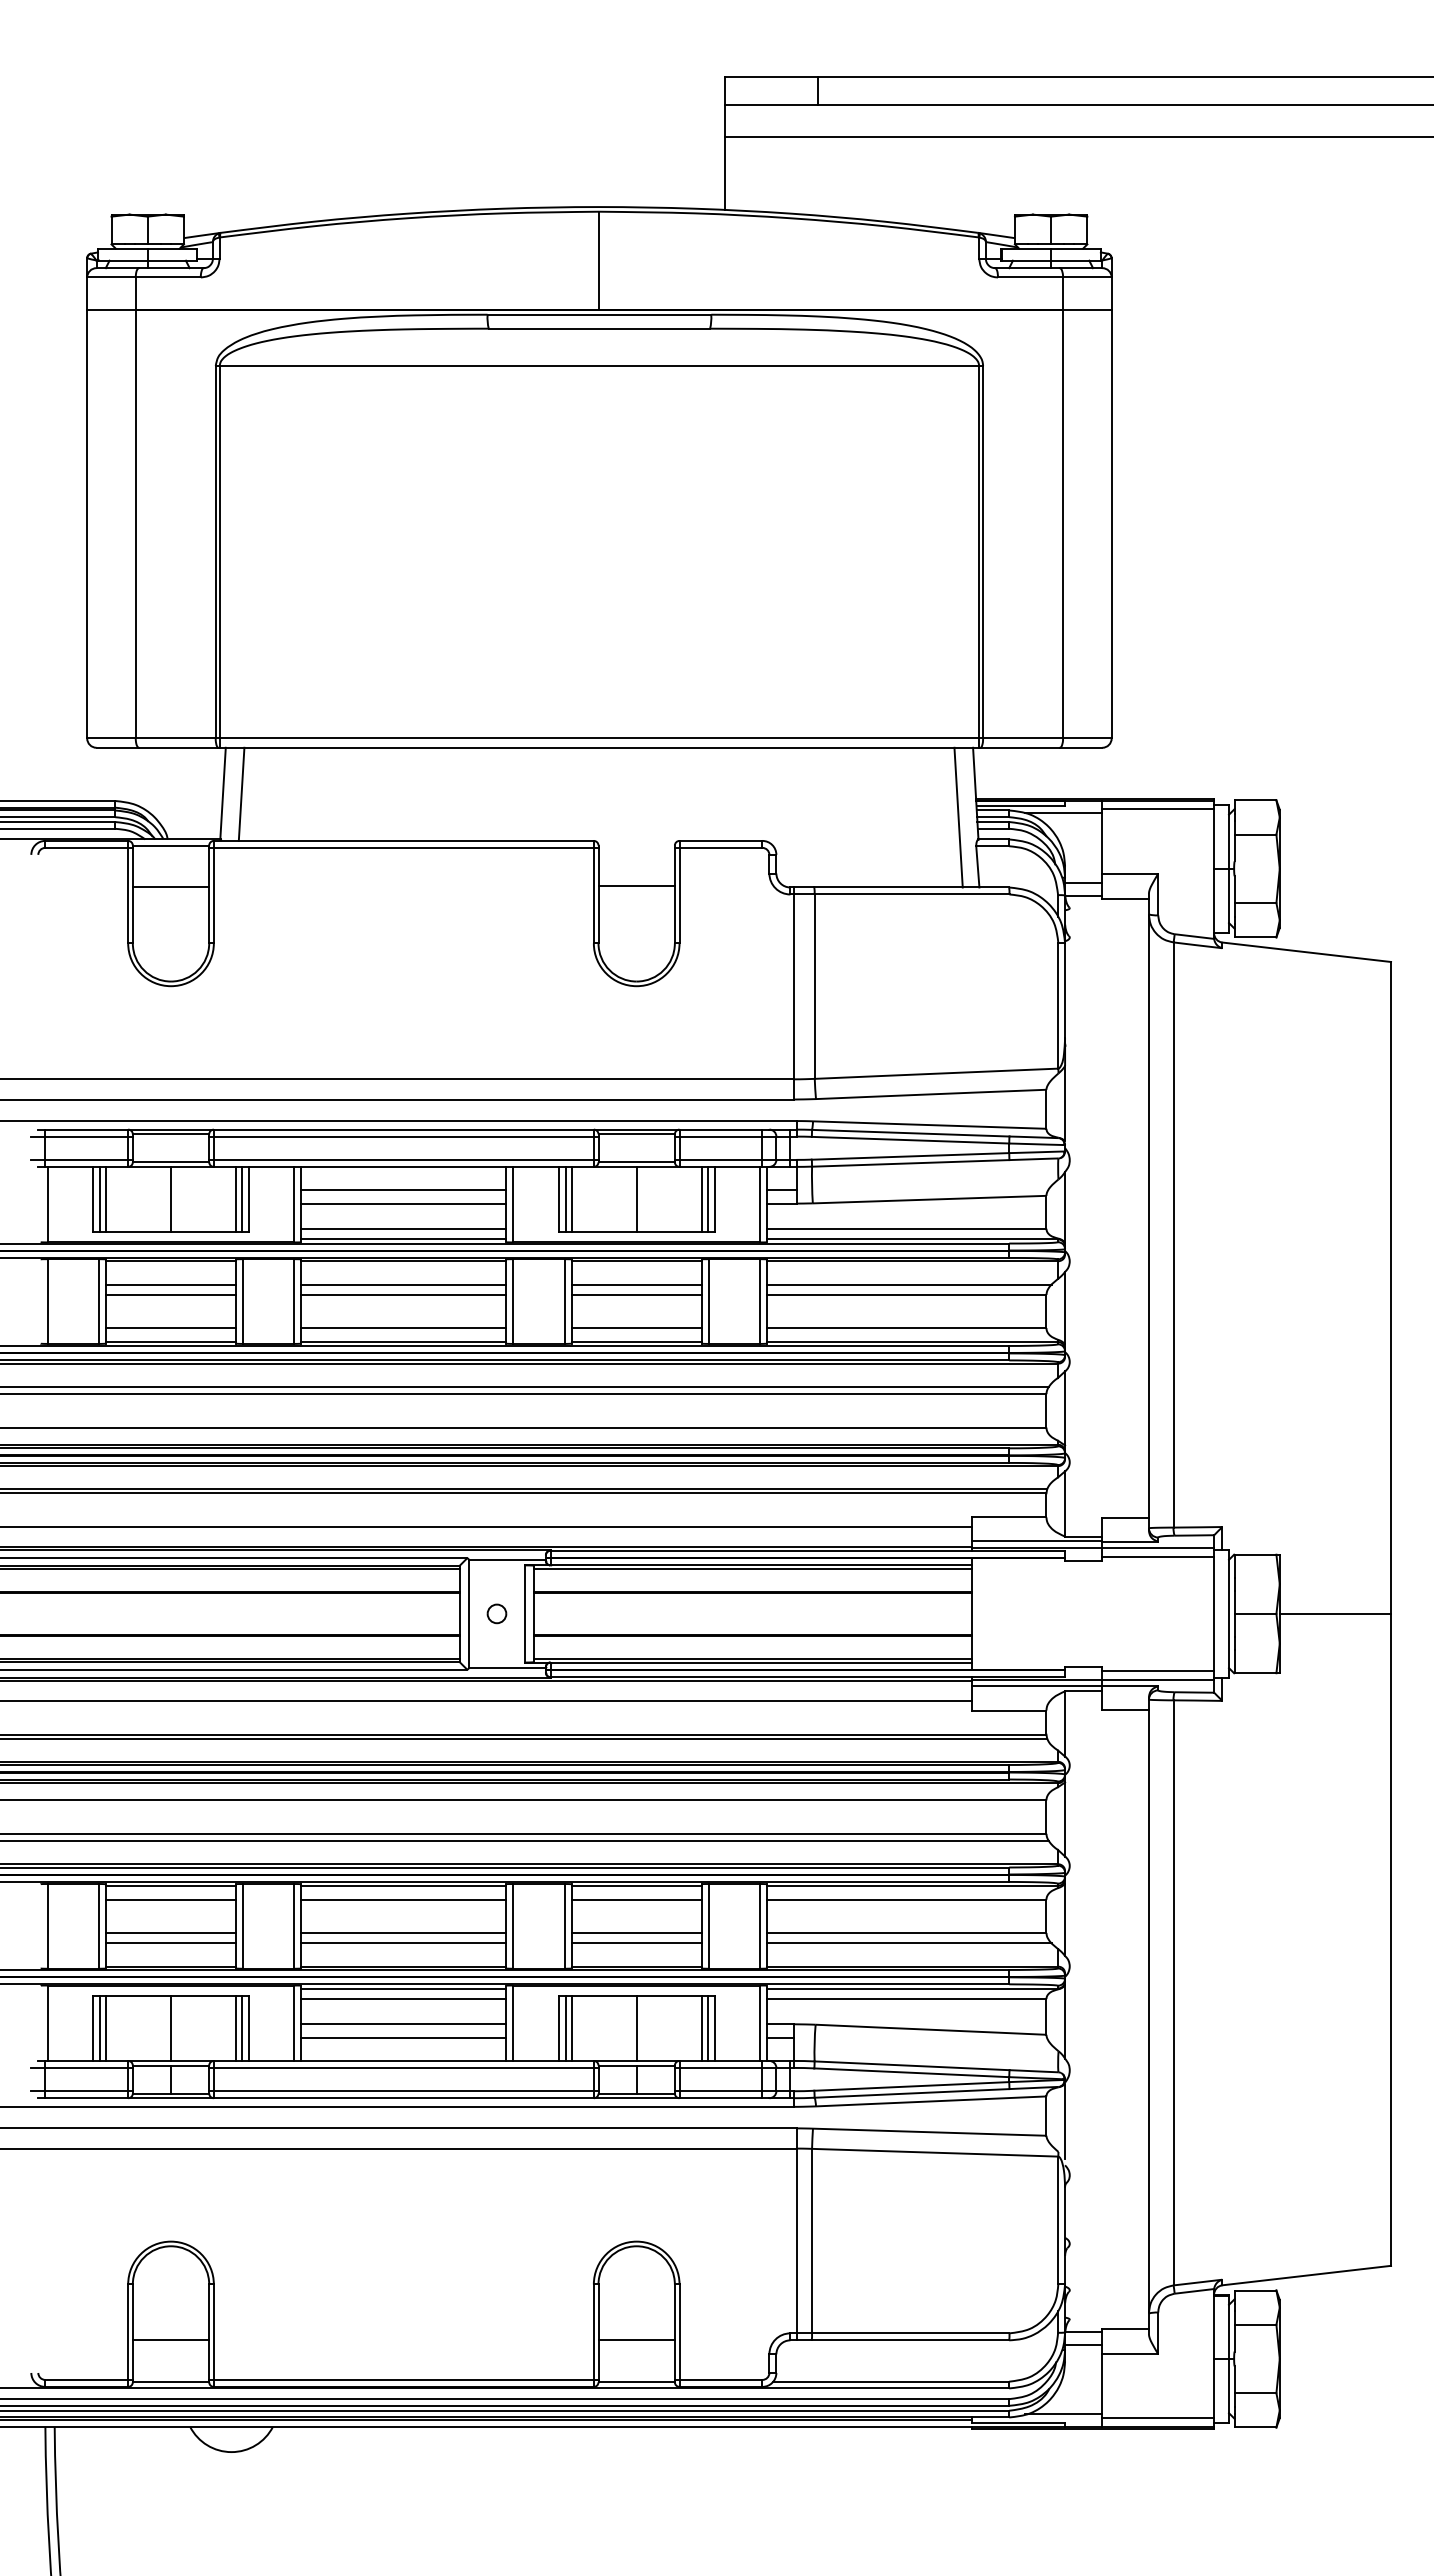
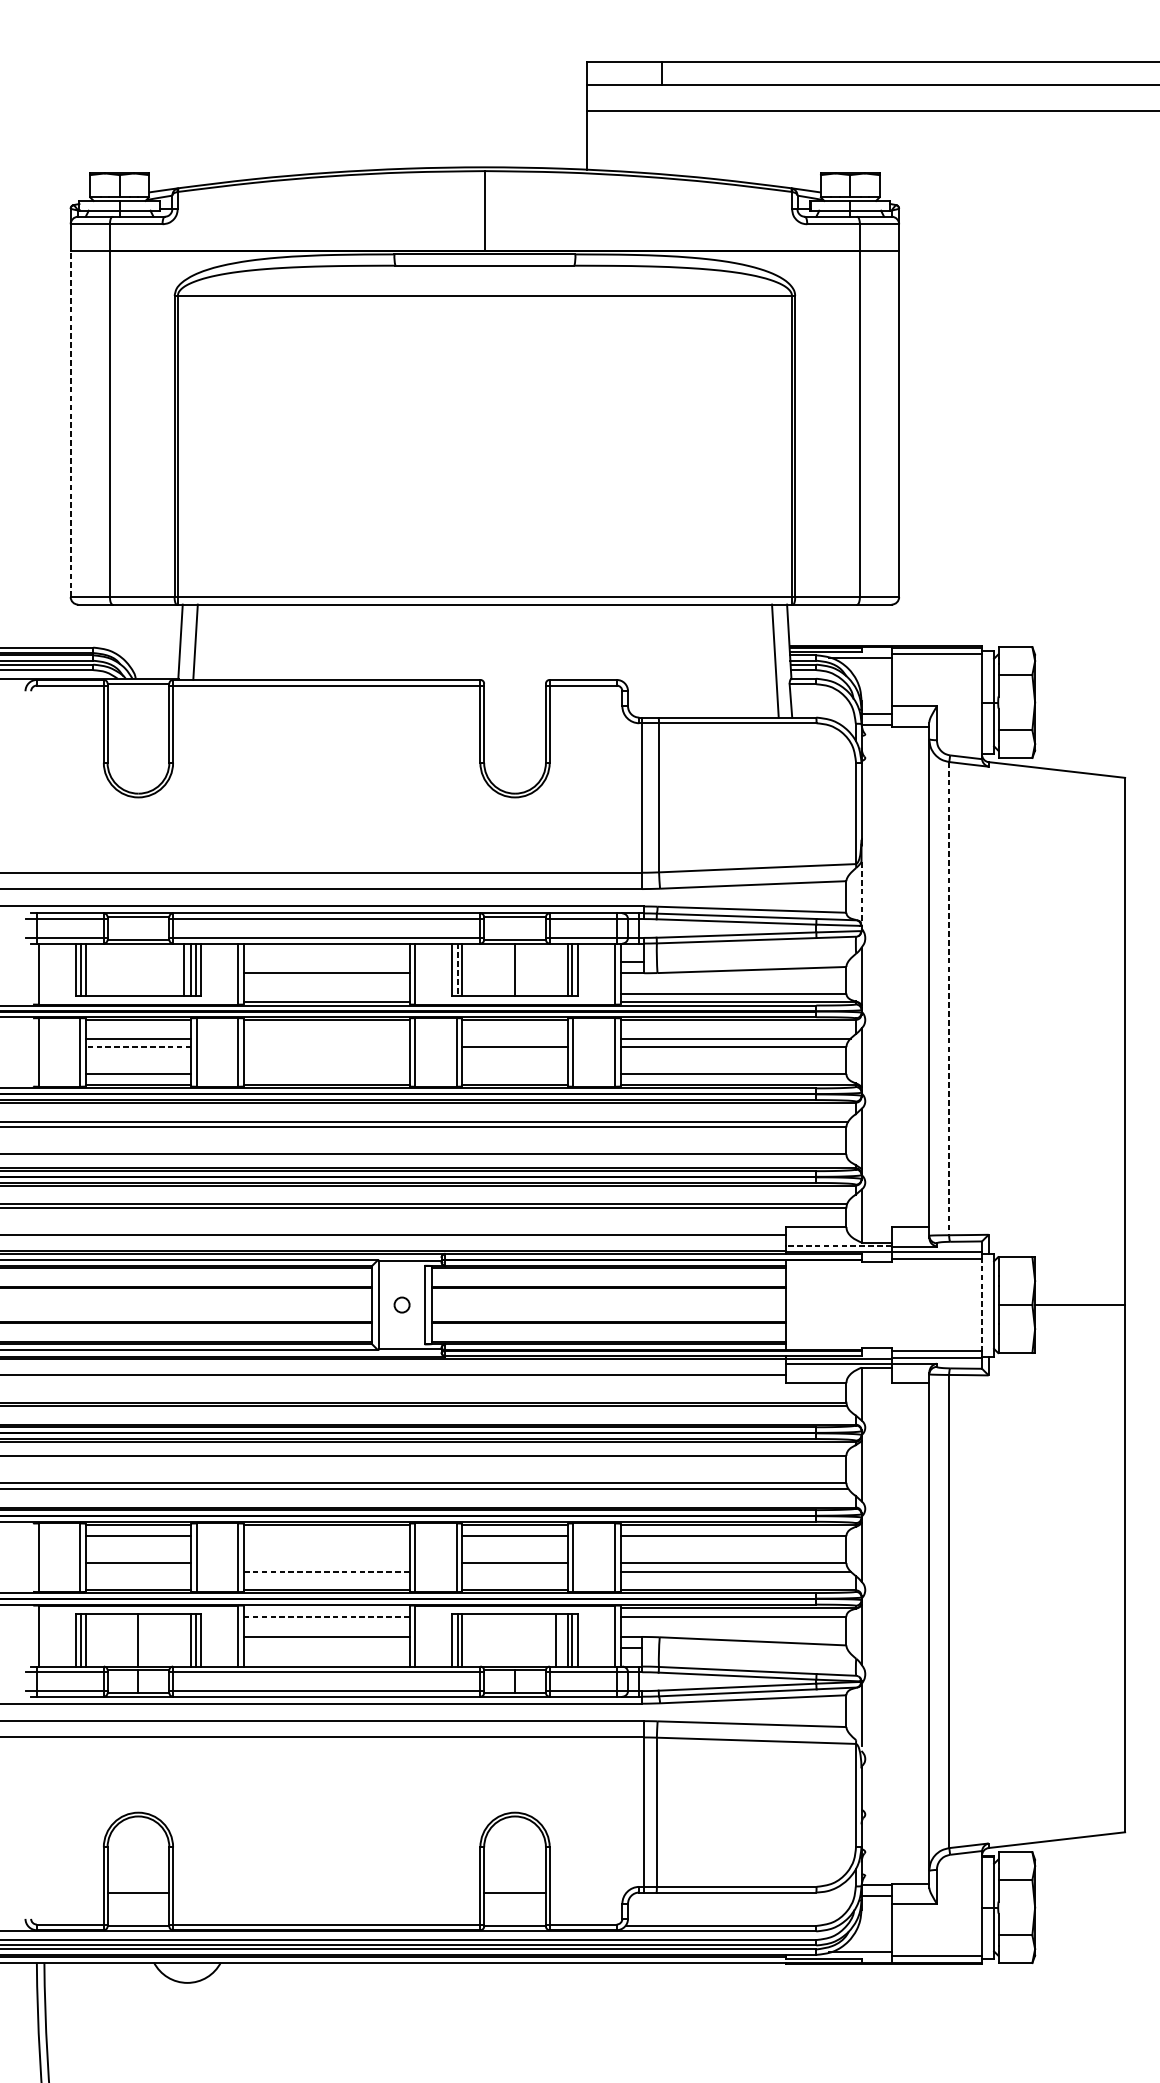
line: (87, 523) -> (70, 423), solid -> dashed
line: (636, 886) -> (514, 716), removed
line: (170, 887) -> (138, 717), removed
line: (1065, 1103) -> (861, 892), solid -> dashed
line: (403, 1190) -> (326, 962), removed
line: (171, 1199) -> (184, 969), moved
line: (565, 1199) -> (457, 969), solid -> dashed
line: (403, 1228) -> (326, 993), removed
line: (1173, 1235) -> (949, 999), solid -> dashed
line: (403, 1284) -> (326, 1038), removed
line: (636, 1284) -> (514, 1038), removed
line: (170, 1294) -> (138, 1046), solid -> dashed
line: (403, 1294) -> (326, 1046), removed
line: (403, 1328) -> (326, 1074), removed
line: (636, 1328) -> (514, 1074), removed
line: (1036, 1541) -> (838, 1246), solid -> dashed
line: (1214, 1613) -> (982, 1304), solid -> dashed
line: (403, 1899) -> (326, 1536), removed
line: (403, 1932) -> (326, 1562), removed
line: (170, 1943) -> (138, 1571), removed
line: (404, 1943) -> (327, 1571), solid -> dashed
line: (636, 1943) -> (514, 1571), removed
line: (403, 1988) -> (326, 1607), removed
line: (403, 1999) -> (326, 1616), solid -> dashed
line: (636, 2027) -> (556, 1639), moved
line: (403, 2037) -> (326, 1647), removed

